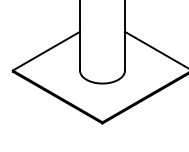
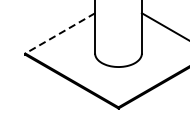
line: (46, 51) -> (60, 33), solid -> dashed

